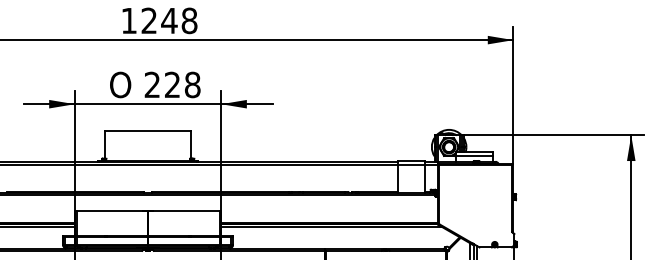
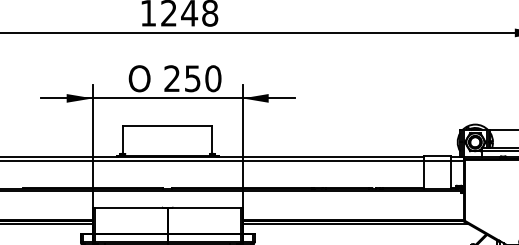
text: (182, 84) -> (202, 78), 228 -> 250

